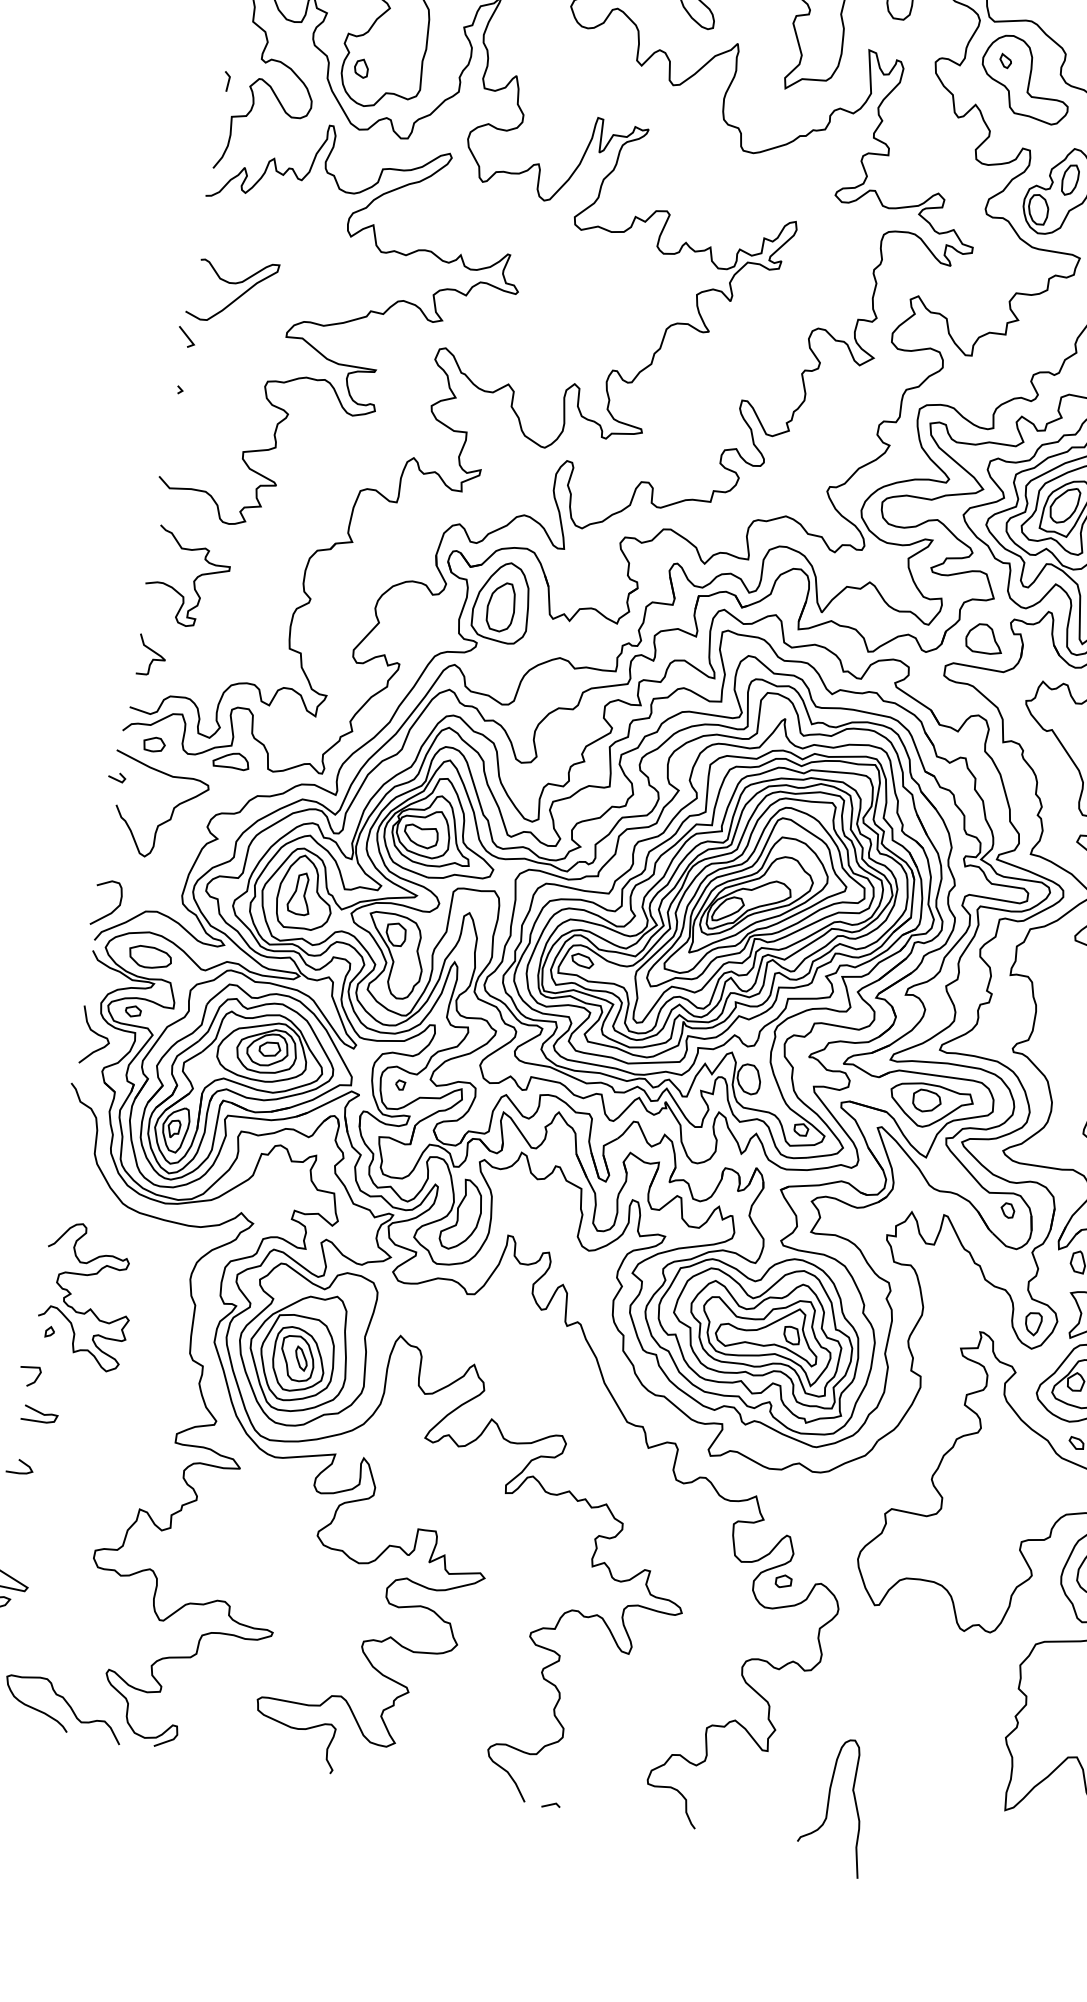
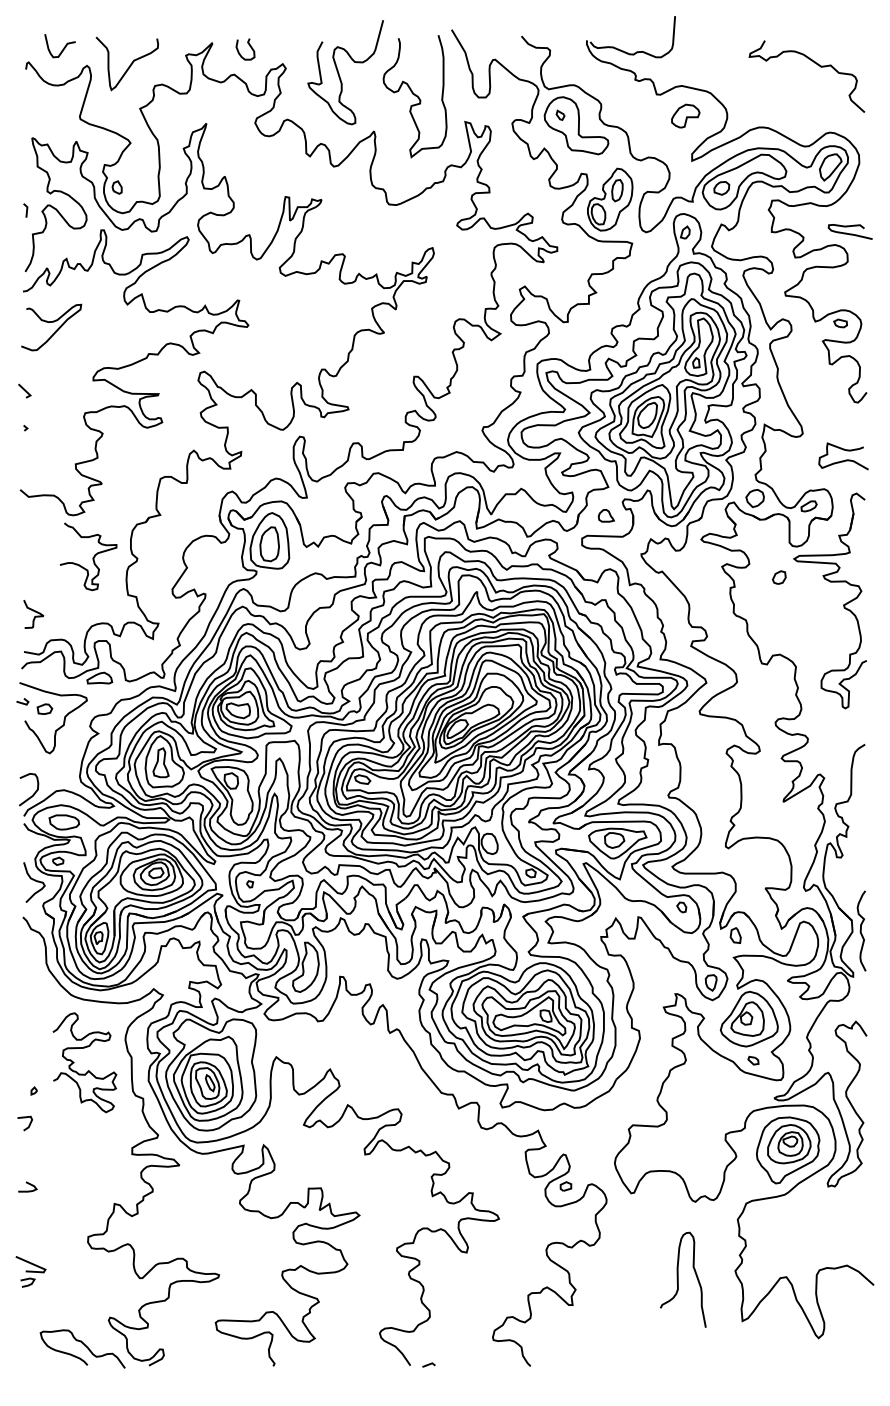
curve: (233, 284) -> (51, 322), moved
curve: (193, 579) -> (92, 557), moved
part: (985, 638) -> (606, 515), size x0.6
part: (153, 743) -> (44, 708), moved
curve: (90, 1308) -> (88, 1070), moved
curve: (40, 1414) -> (36, 1148), removed
curve: (829, 1804) -> (678, 1279), moved

